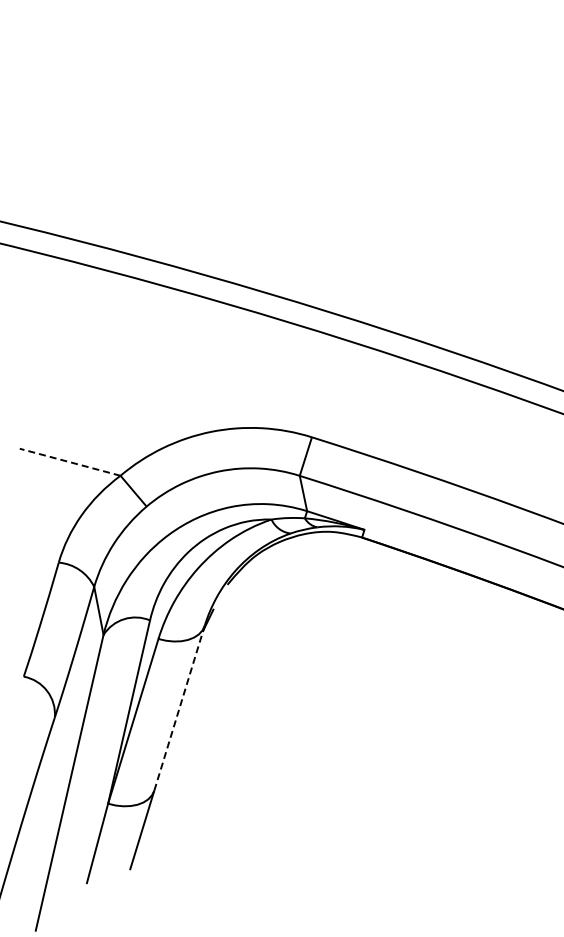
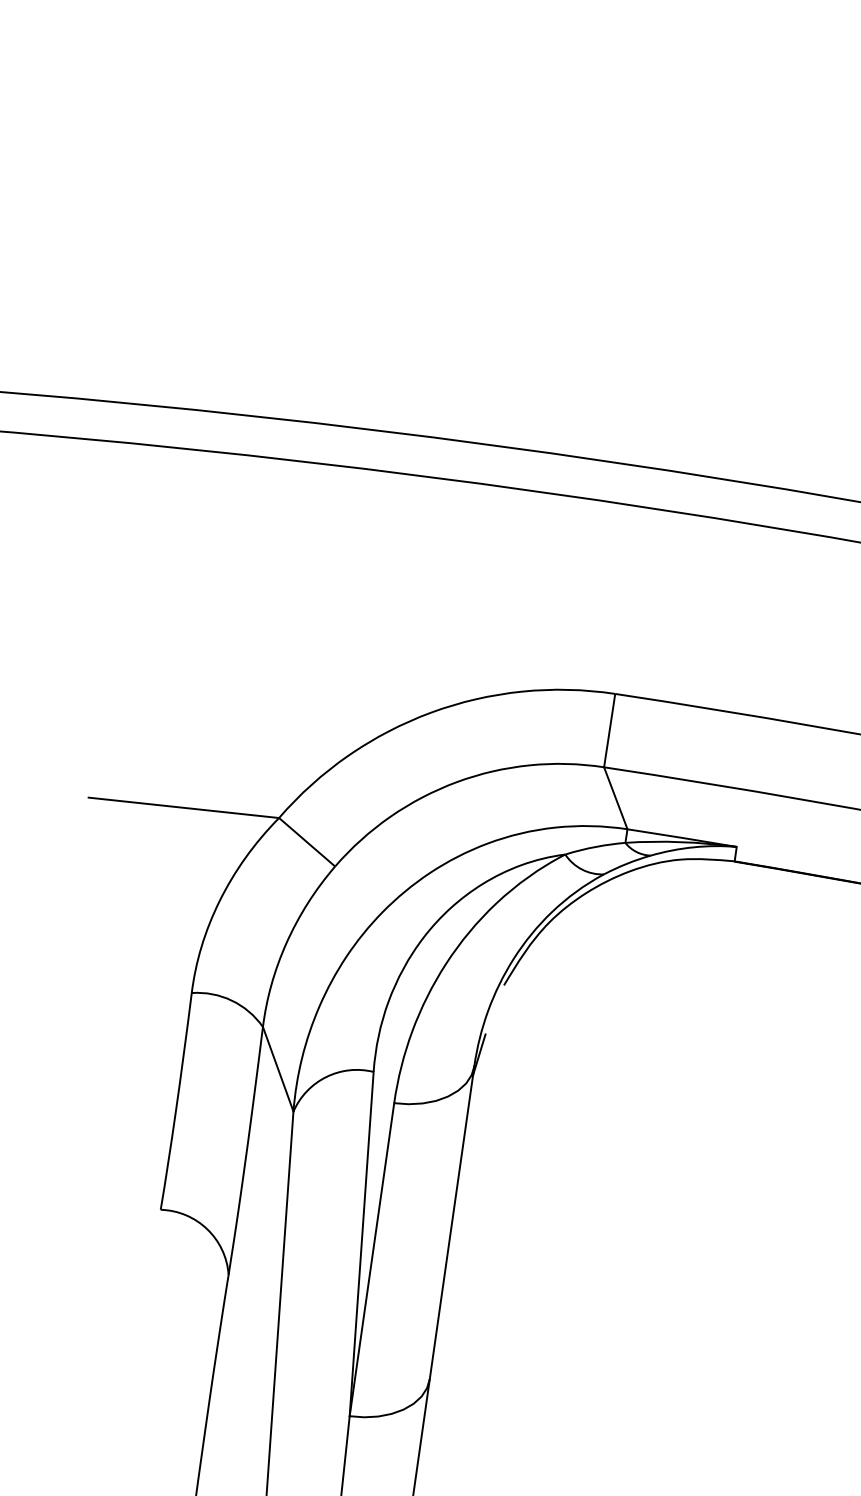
line: (69, 462) -> (182, 808), dashed -> solid
line: (179, 707) -> (451, 1221), dashed -> solid

